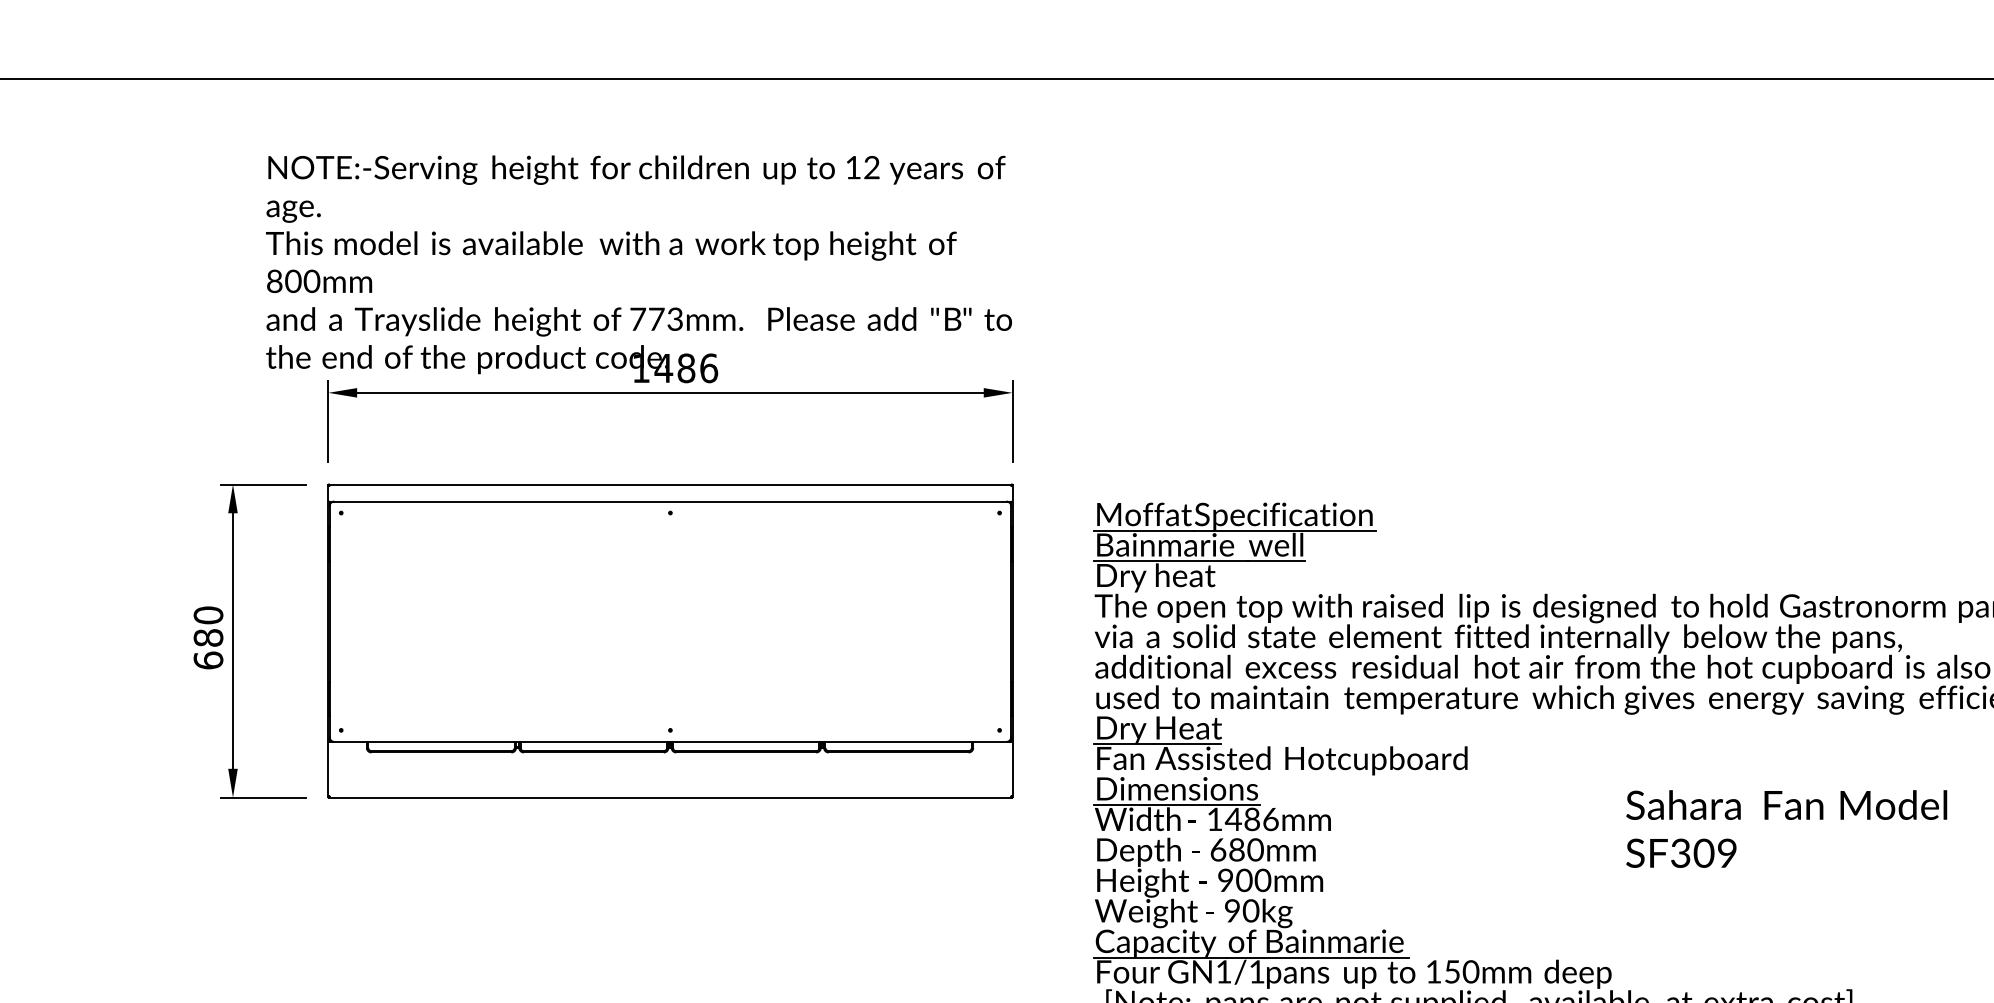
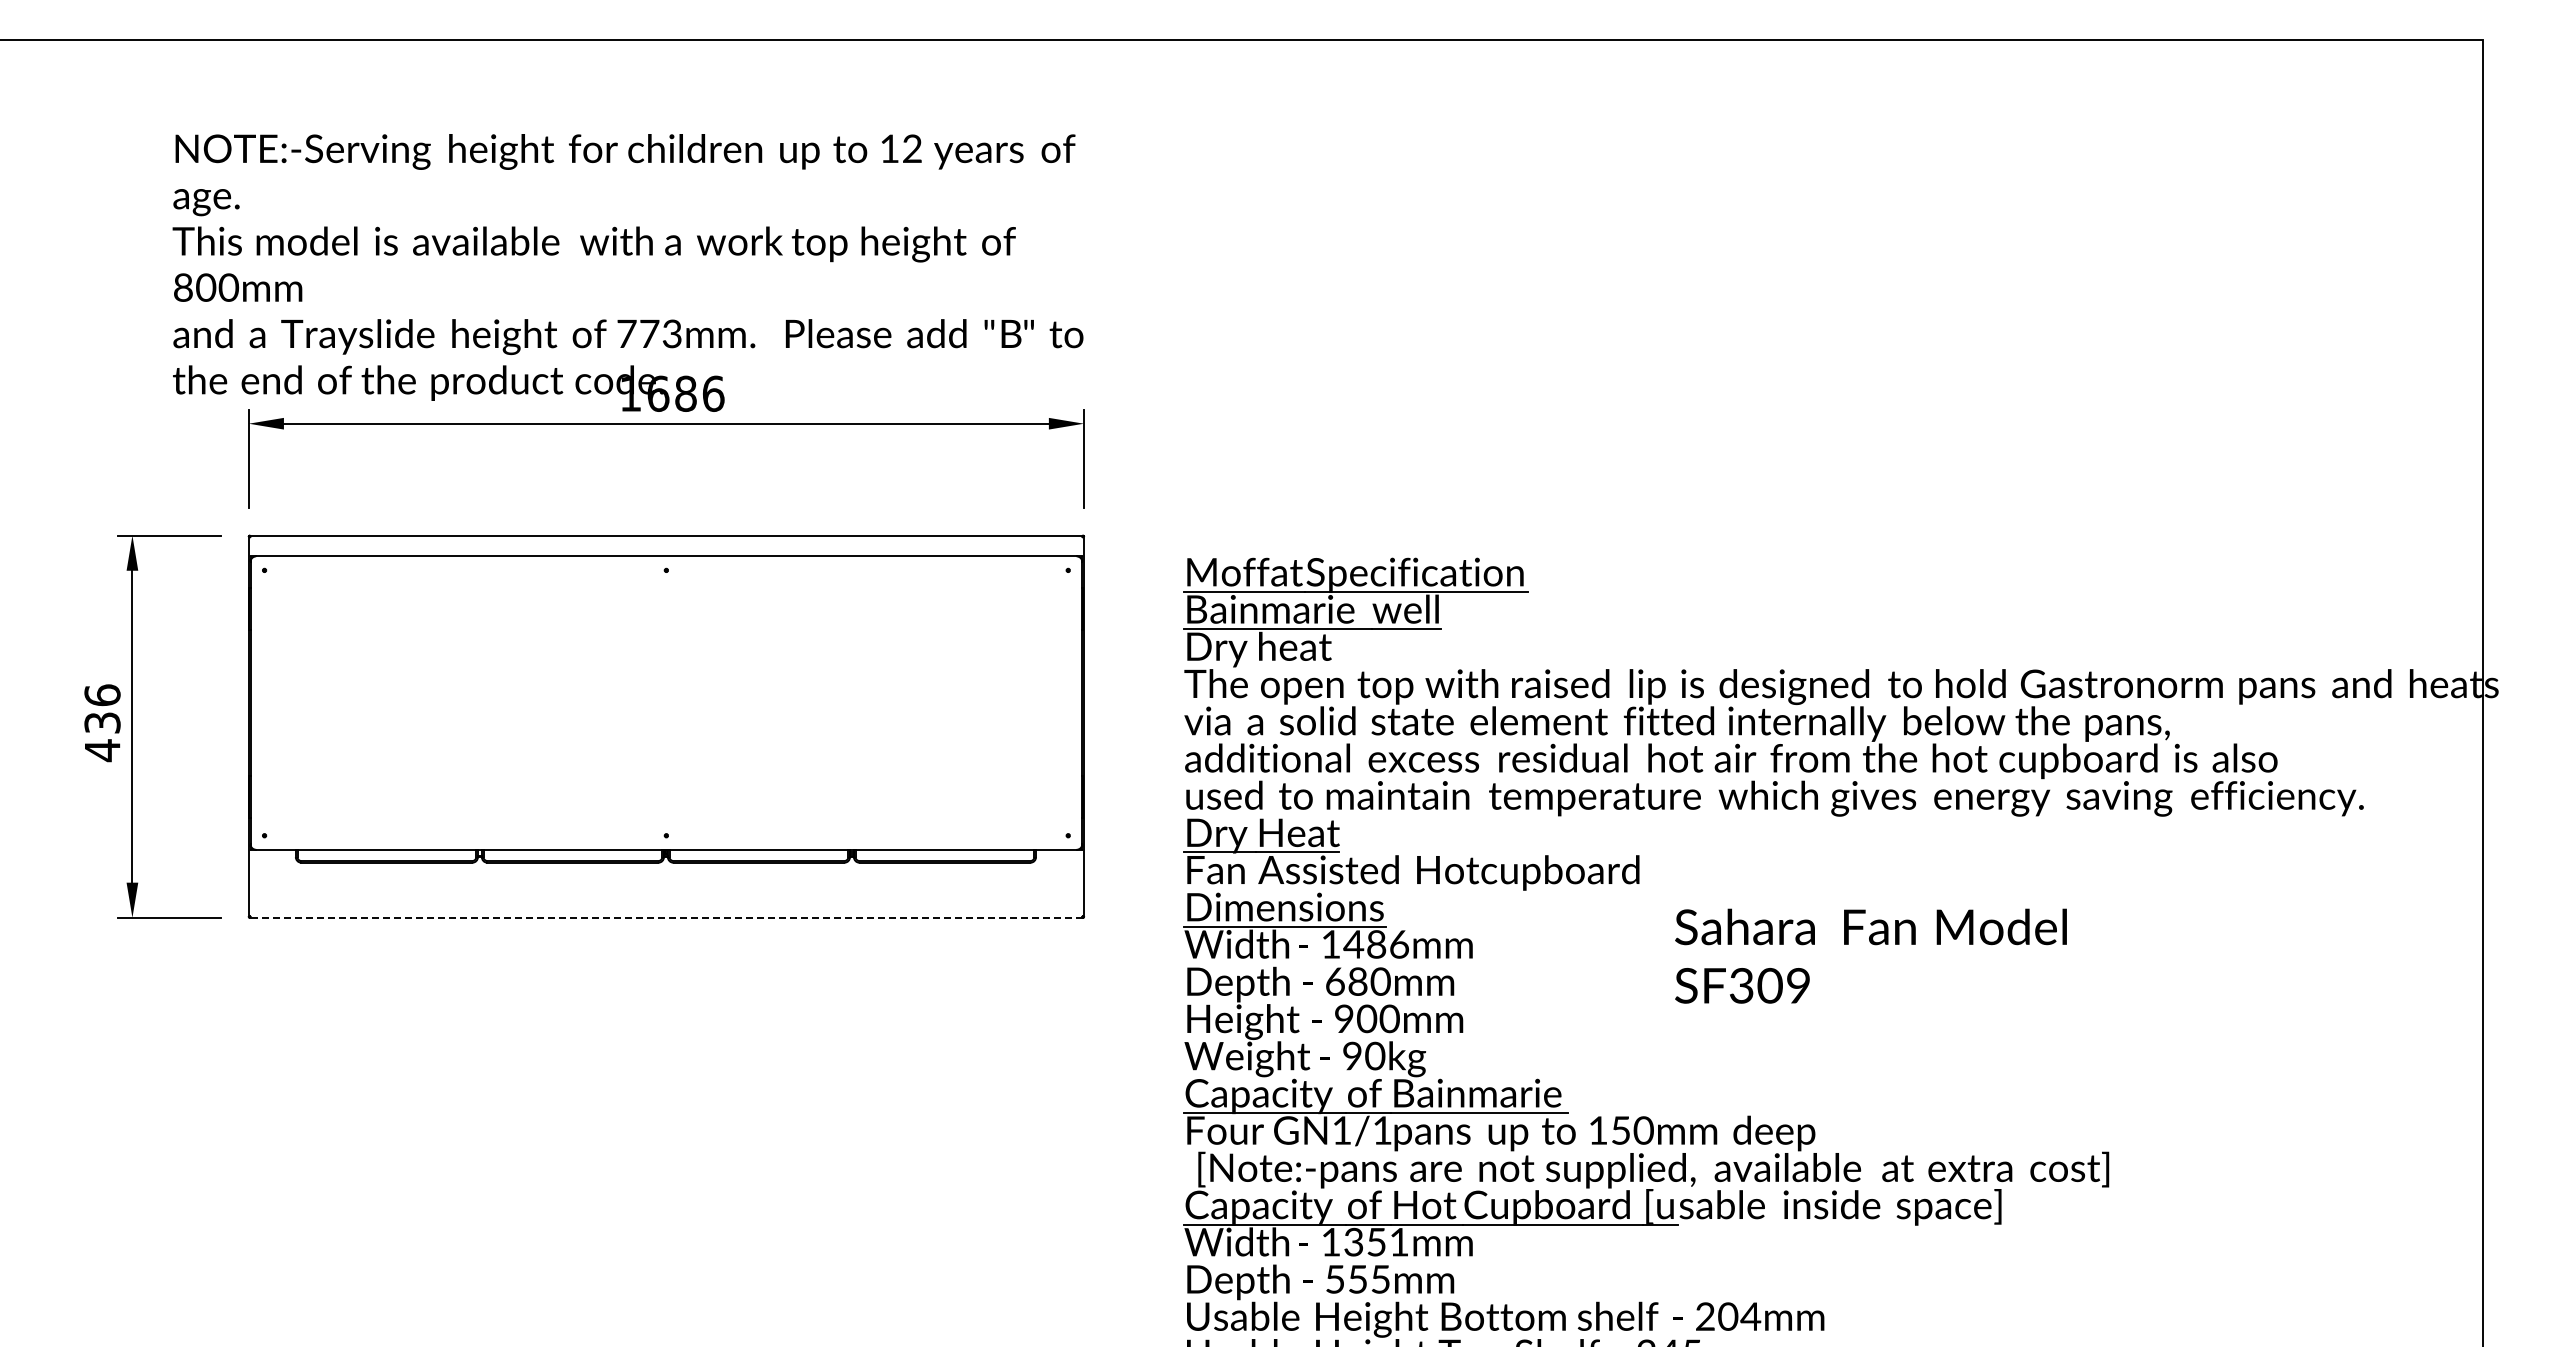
text: (663, 368) -> (657, 393), 1486 -> 1686
text: (208, 638) -> (102, 723), 680 -> 436
line: (670, 797) -> (666, 917), solid -> dashed
text: (1786, 828) -> (1870, 955), moved

